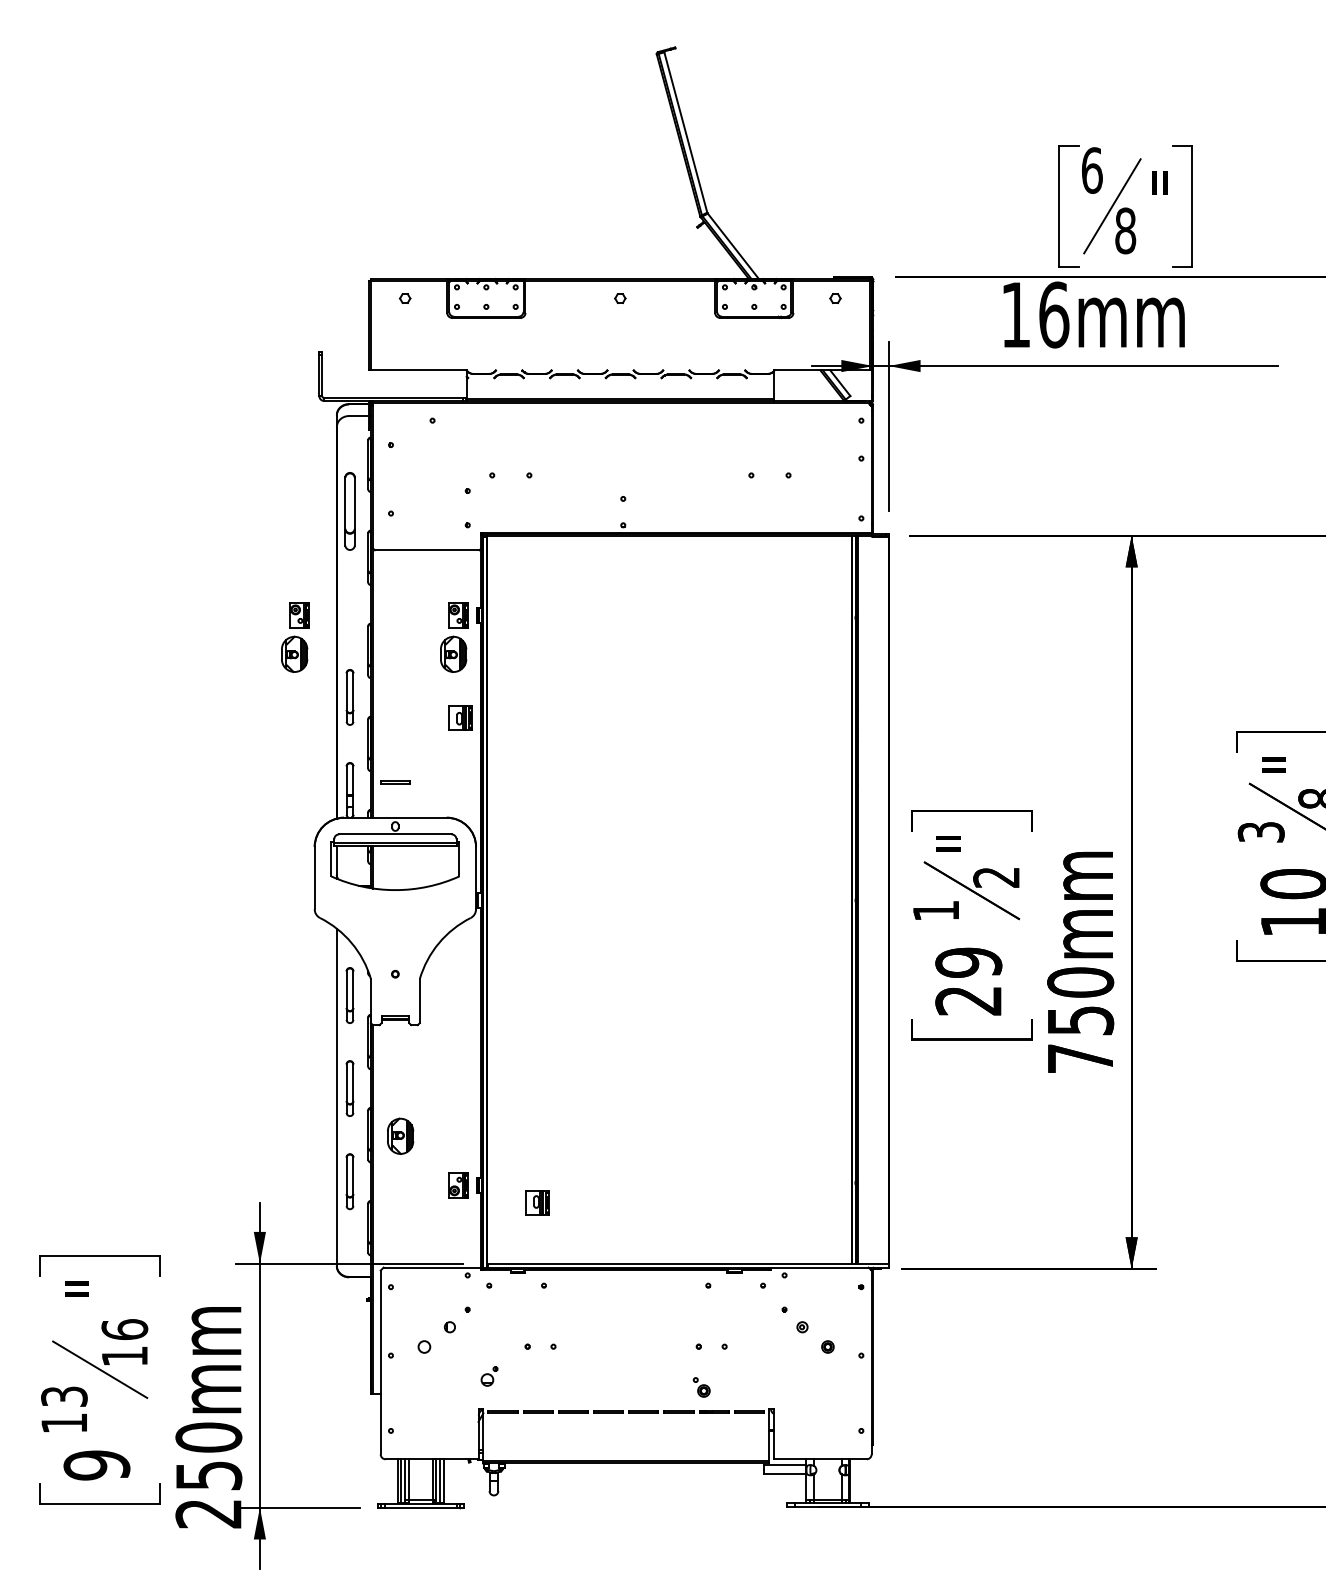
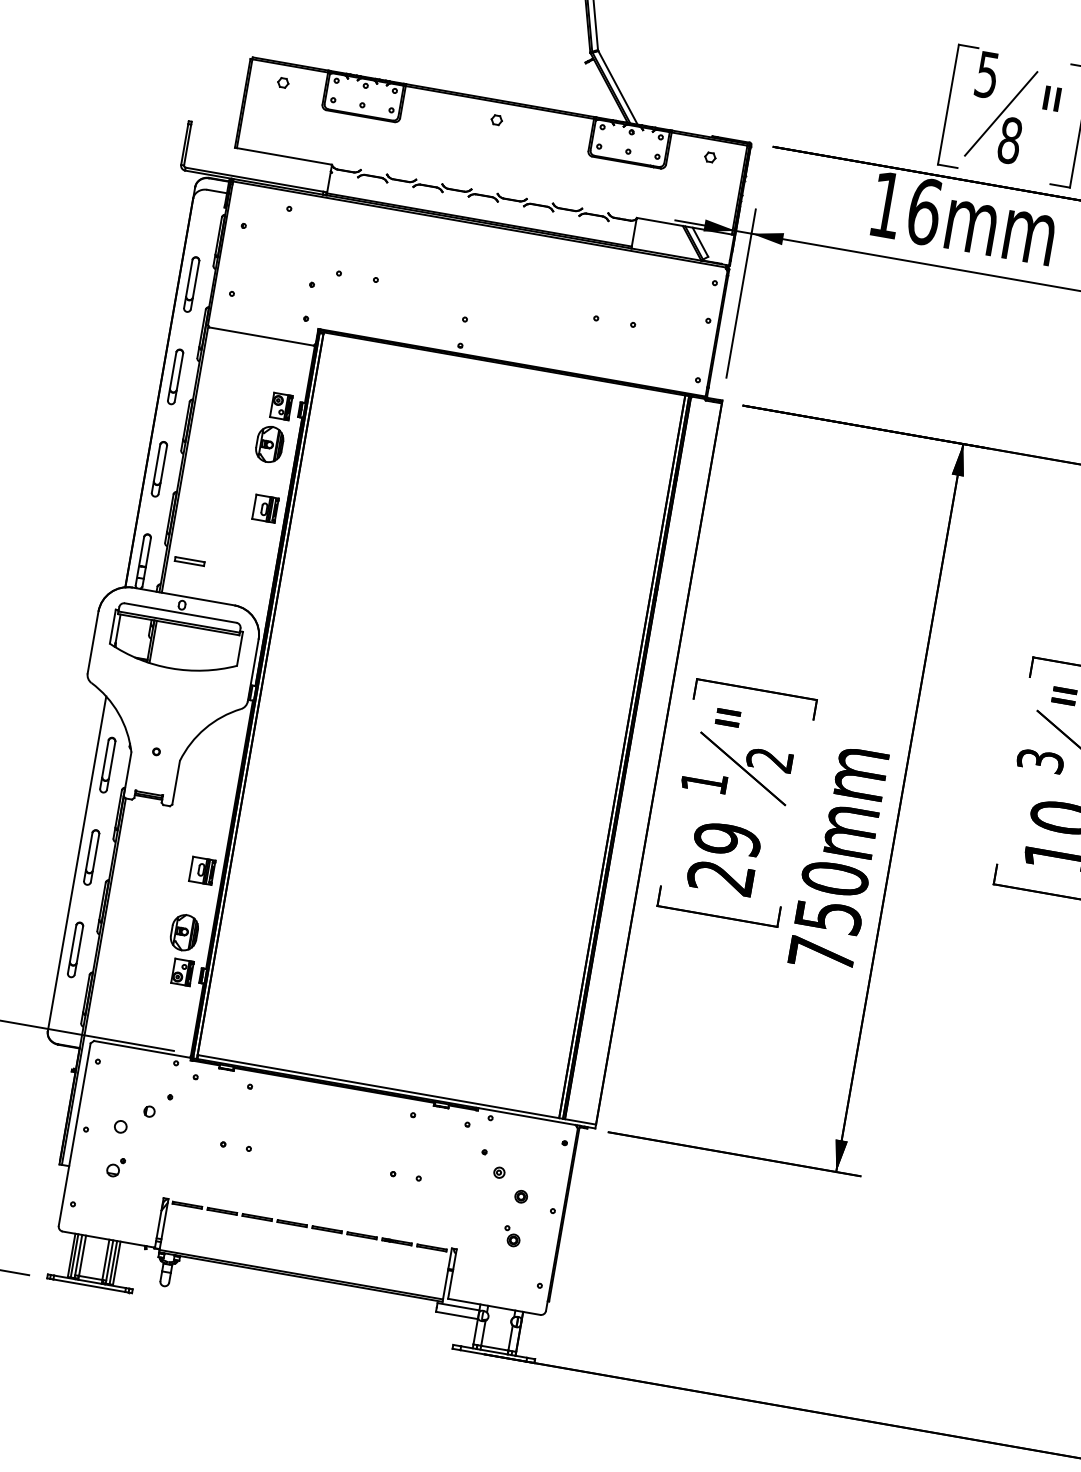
text: (1092, 170) -> (987, 74), 6 -> 5
part: (349, 510) -> (191, 283), size x0.71
part: (349, 604) -> (175, 376), added
part: (295, 637) -> (115, 400), removed
part: (400, 1135) -> (184, 931), moved
part: (537, 1202) -> (202, 870), moved
part: (489, 1376) -> (115, 1167), moved
part: (701, 1387) -> (511, 1236), moved

